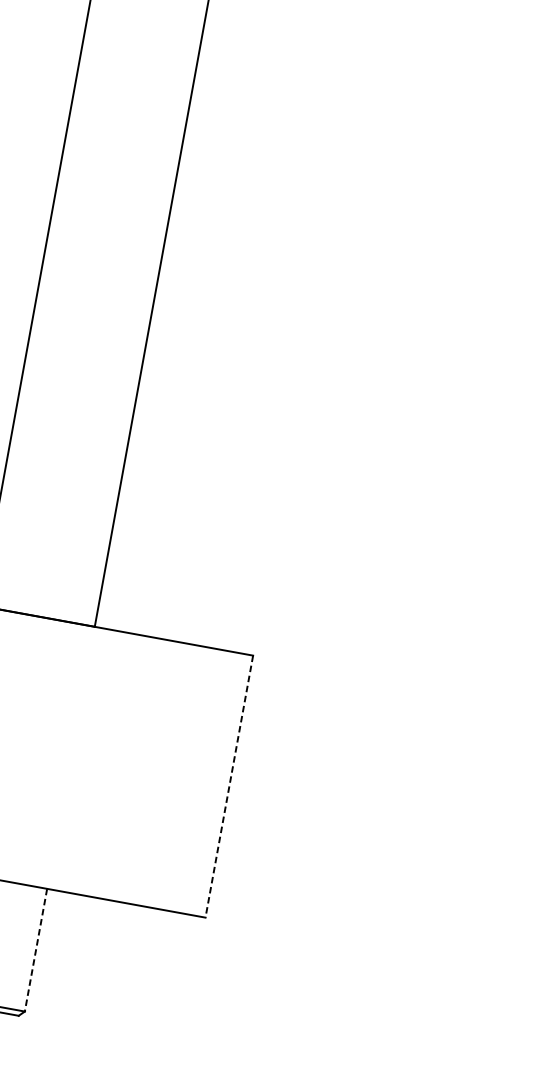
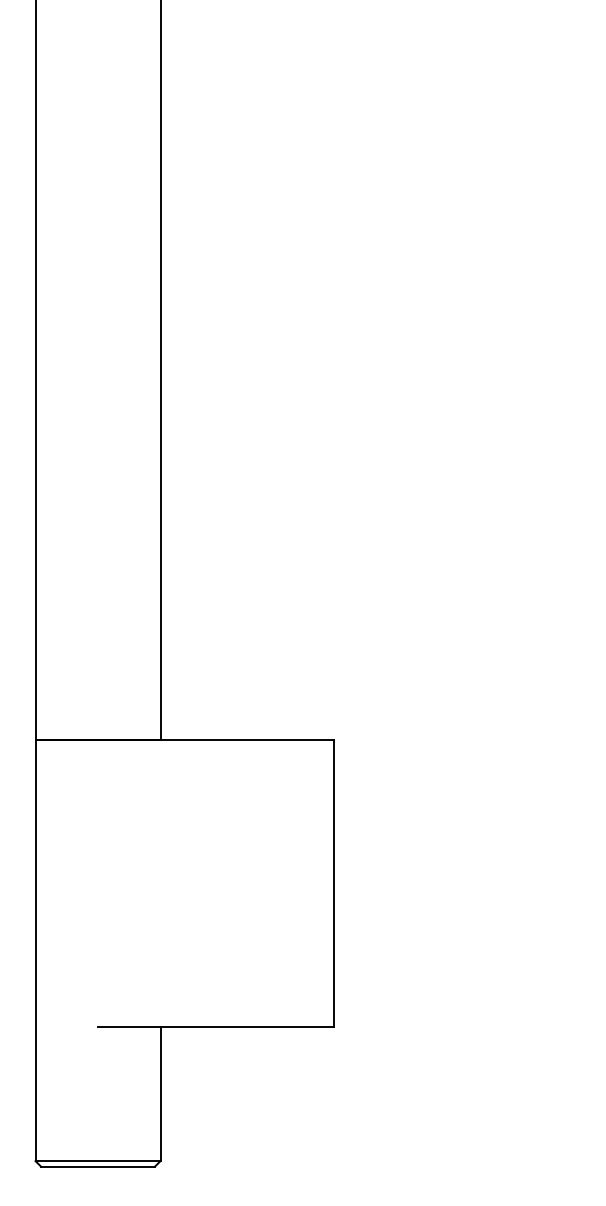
line: (229, 787) -> (333, 884), dashed -> solid
line: (35, 950) -> (160, 1094), dashed -> solid

